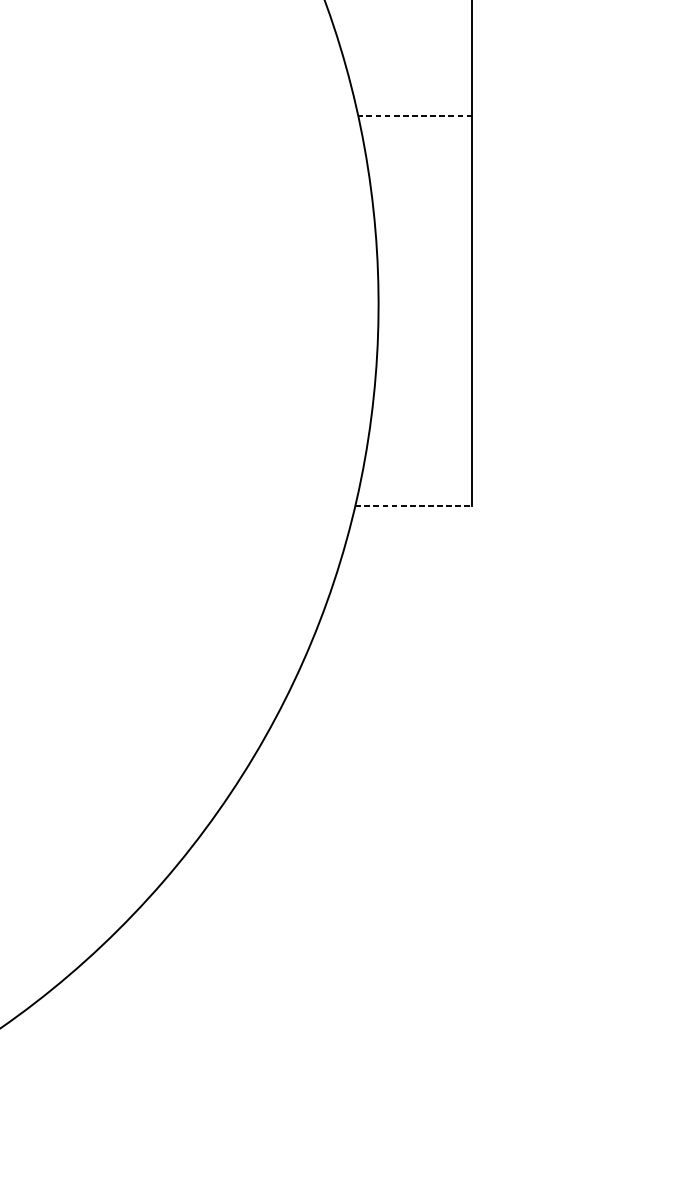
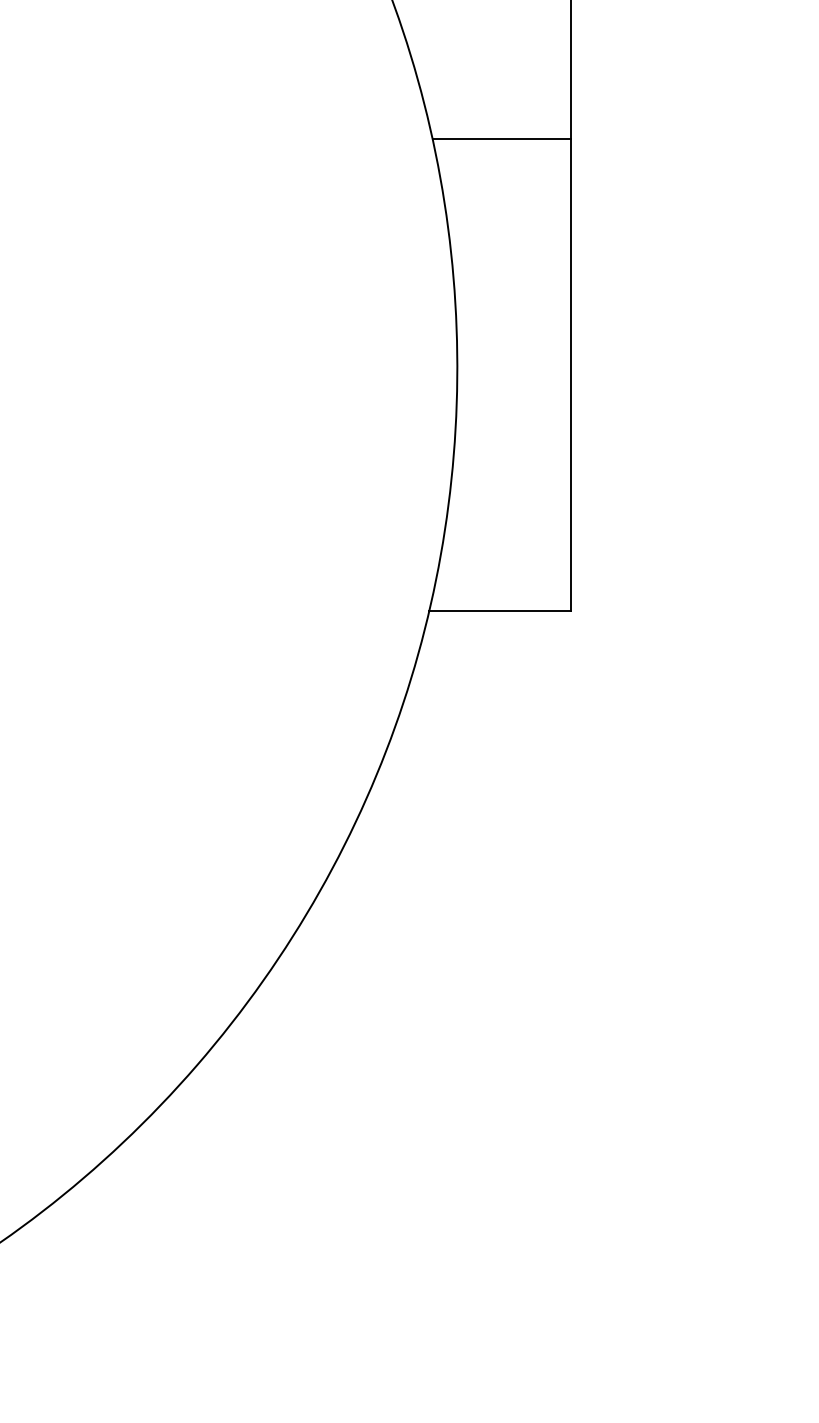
line: (415, 115) -> (501, 139), dashed -> solid
line: (413, 505) -> (499, 610), dashed -> solid

